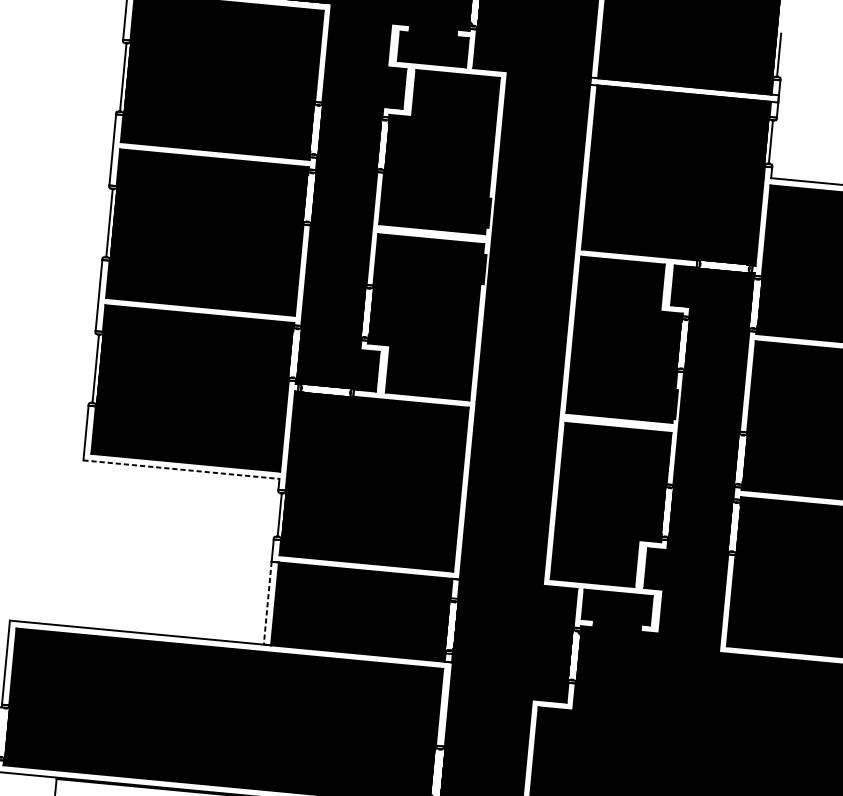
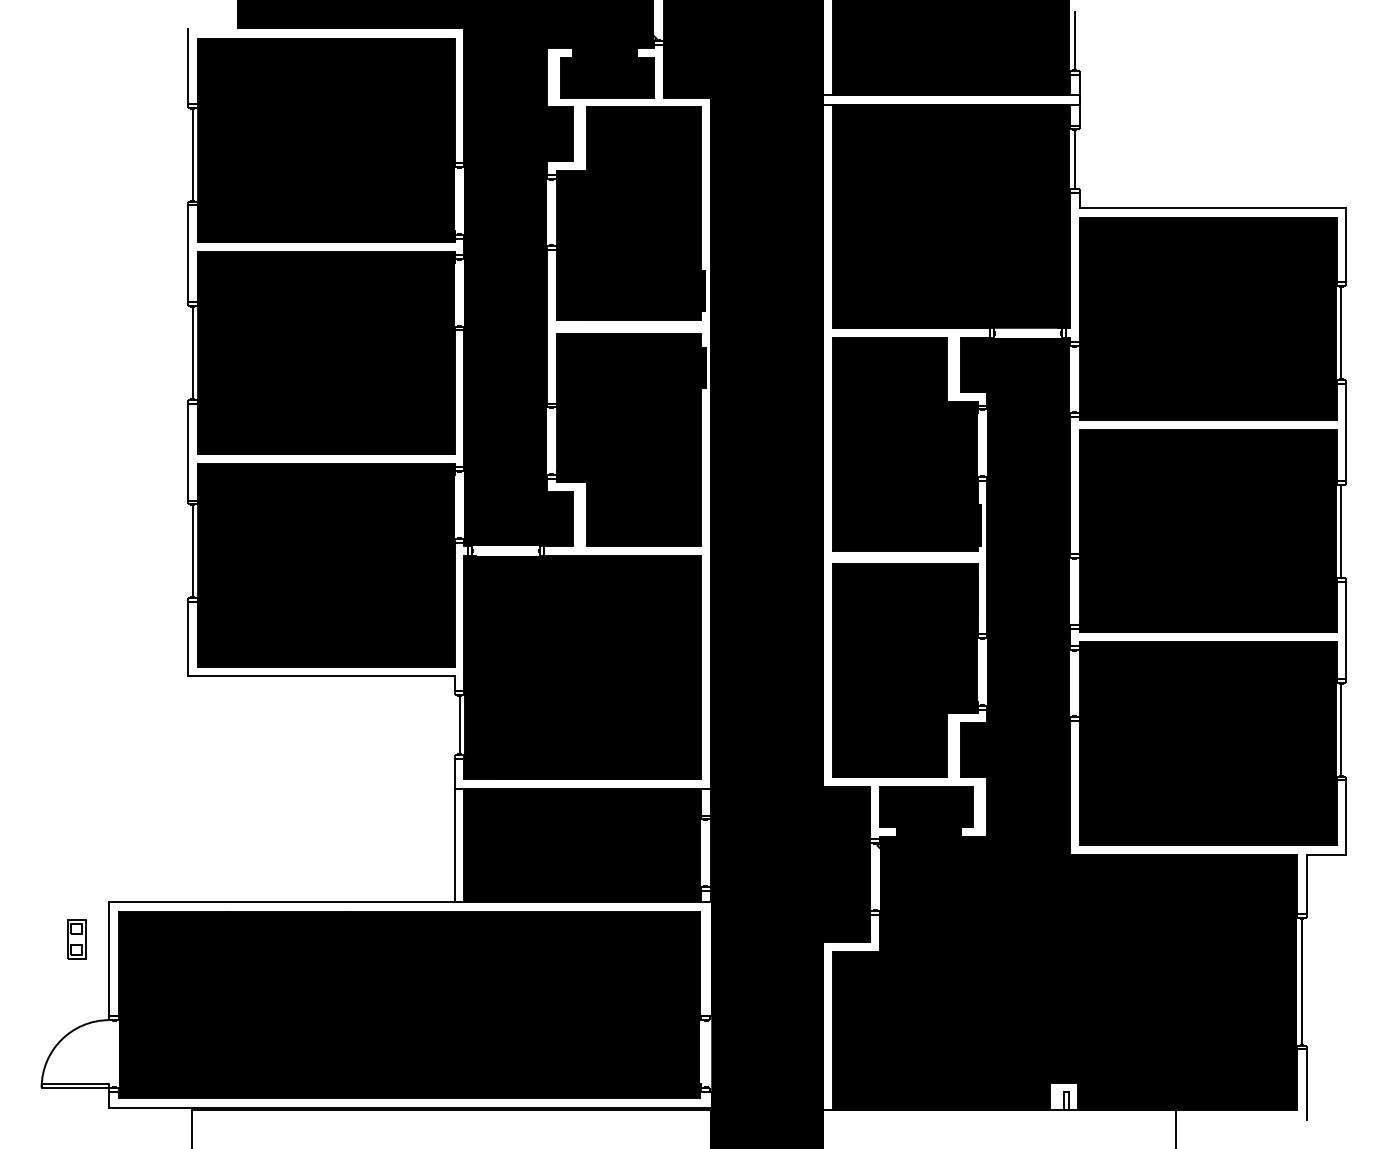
line: (181, 469) -> (321, 676), dashed -> solid
line: (267, 603) -> (454, 846), dashed -> solid

